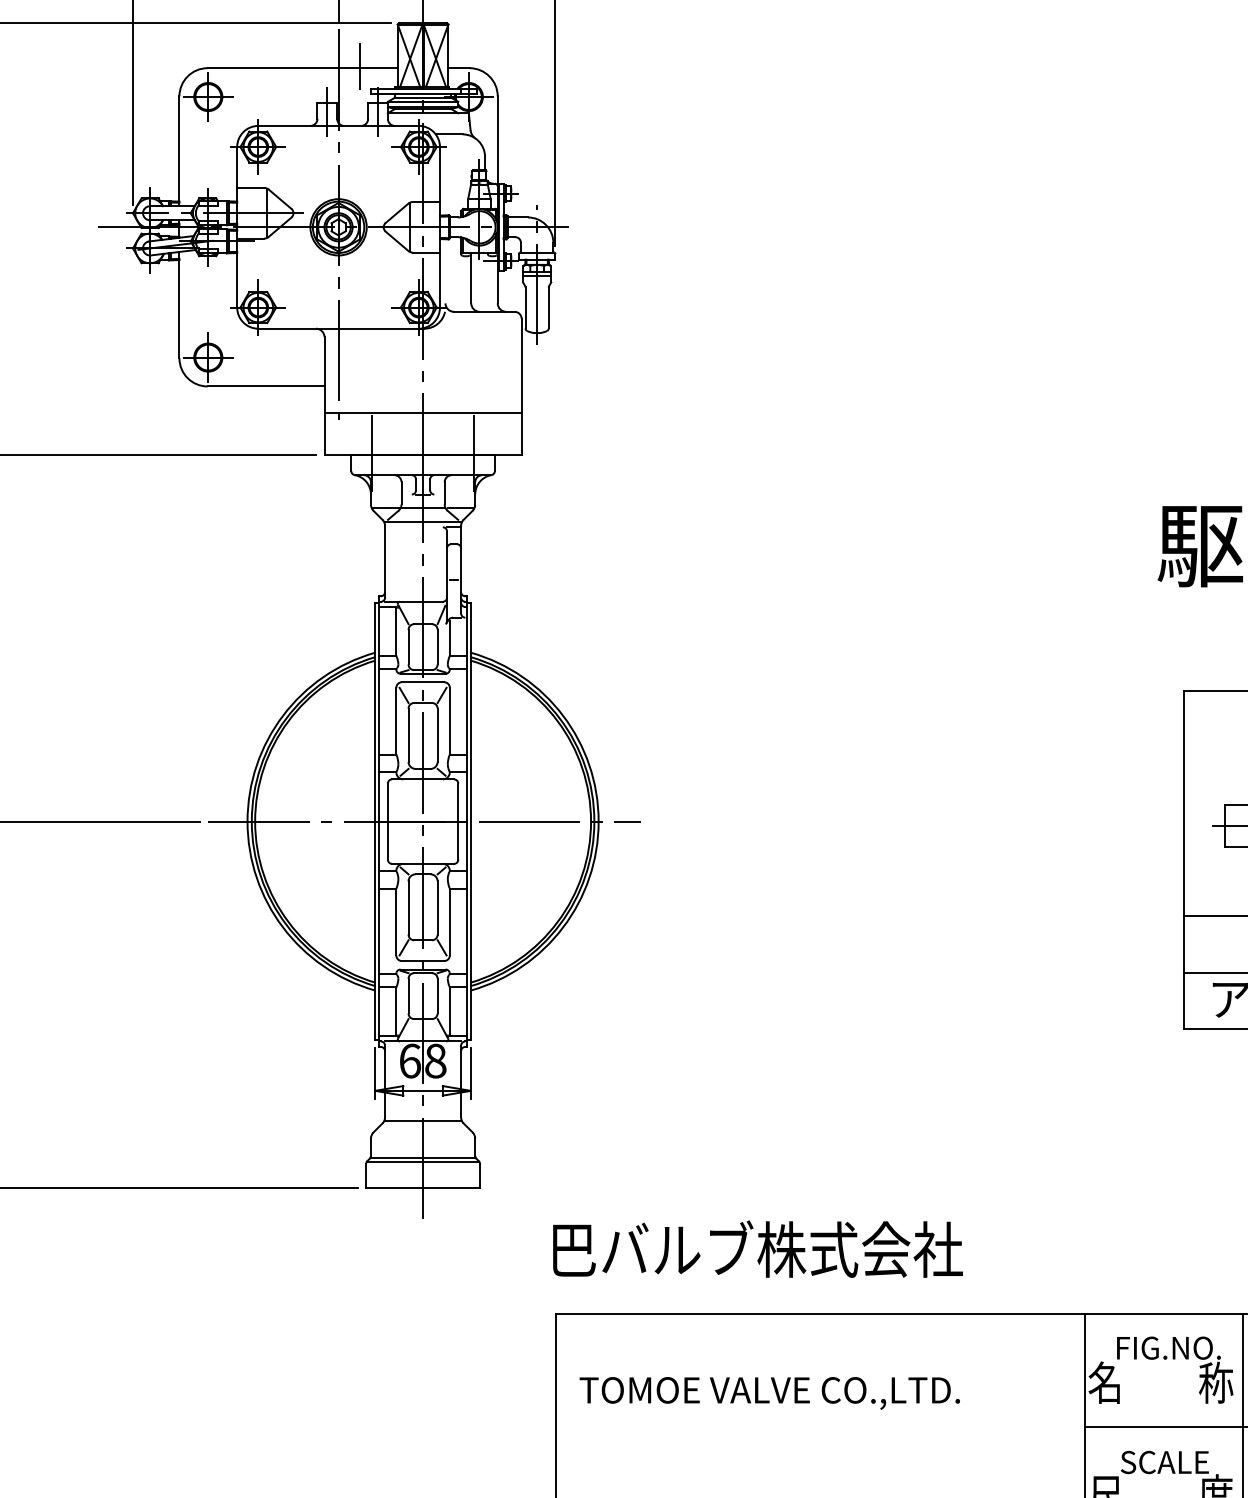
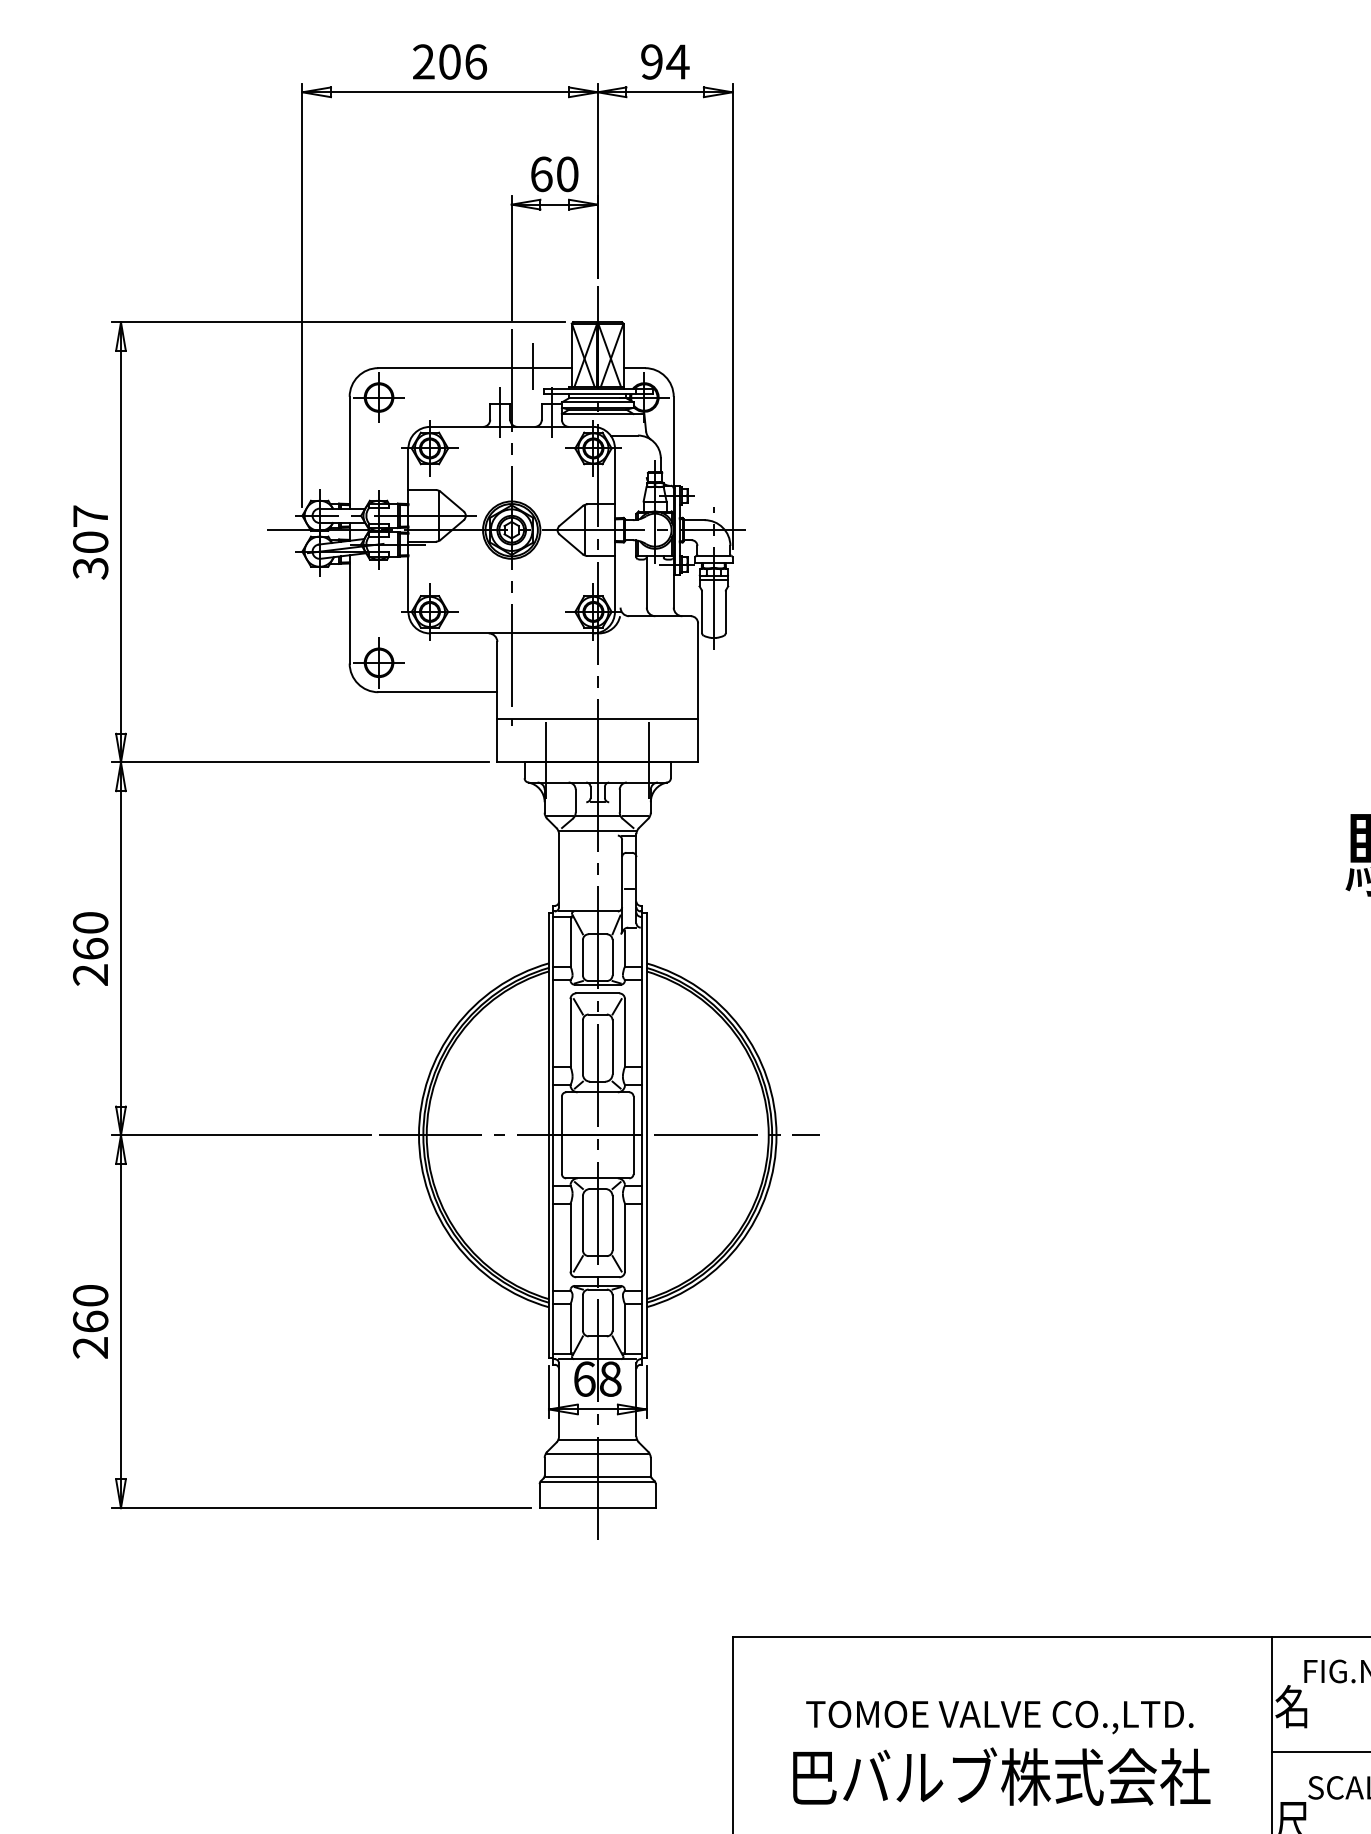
line: (422, 1135) -> (597, 1454), added
text: (757, 1249) -> (1001, 1776), moved
text: (769, 1393) -> (999, 1717), moved

